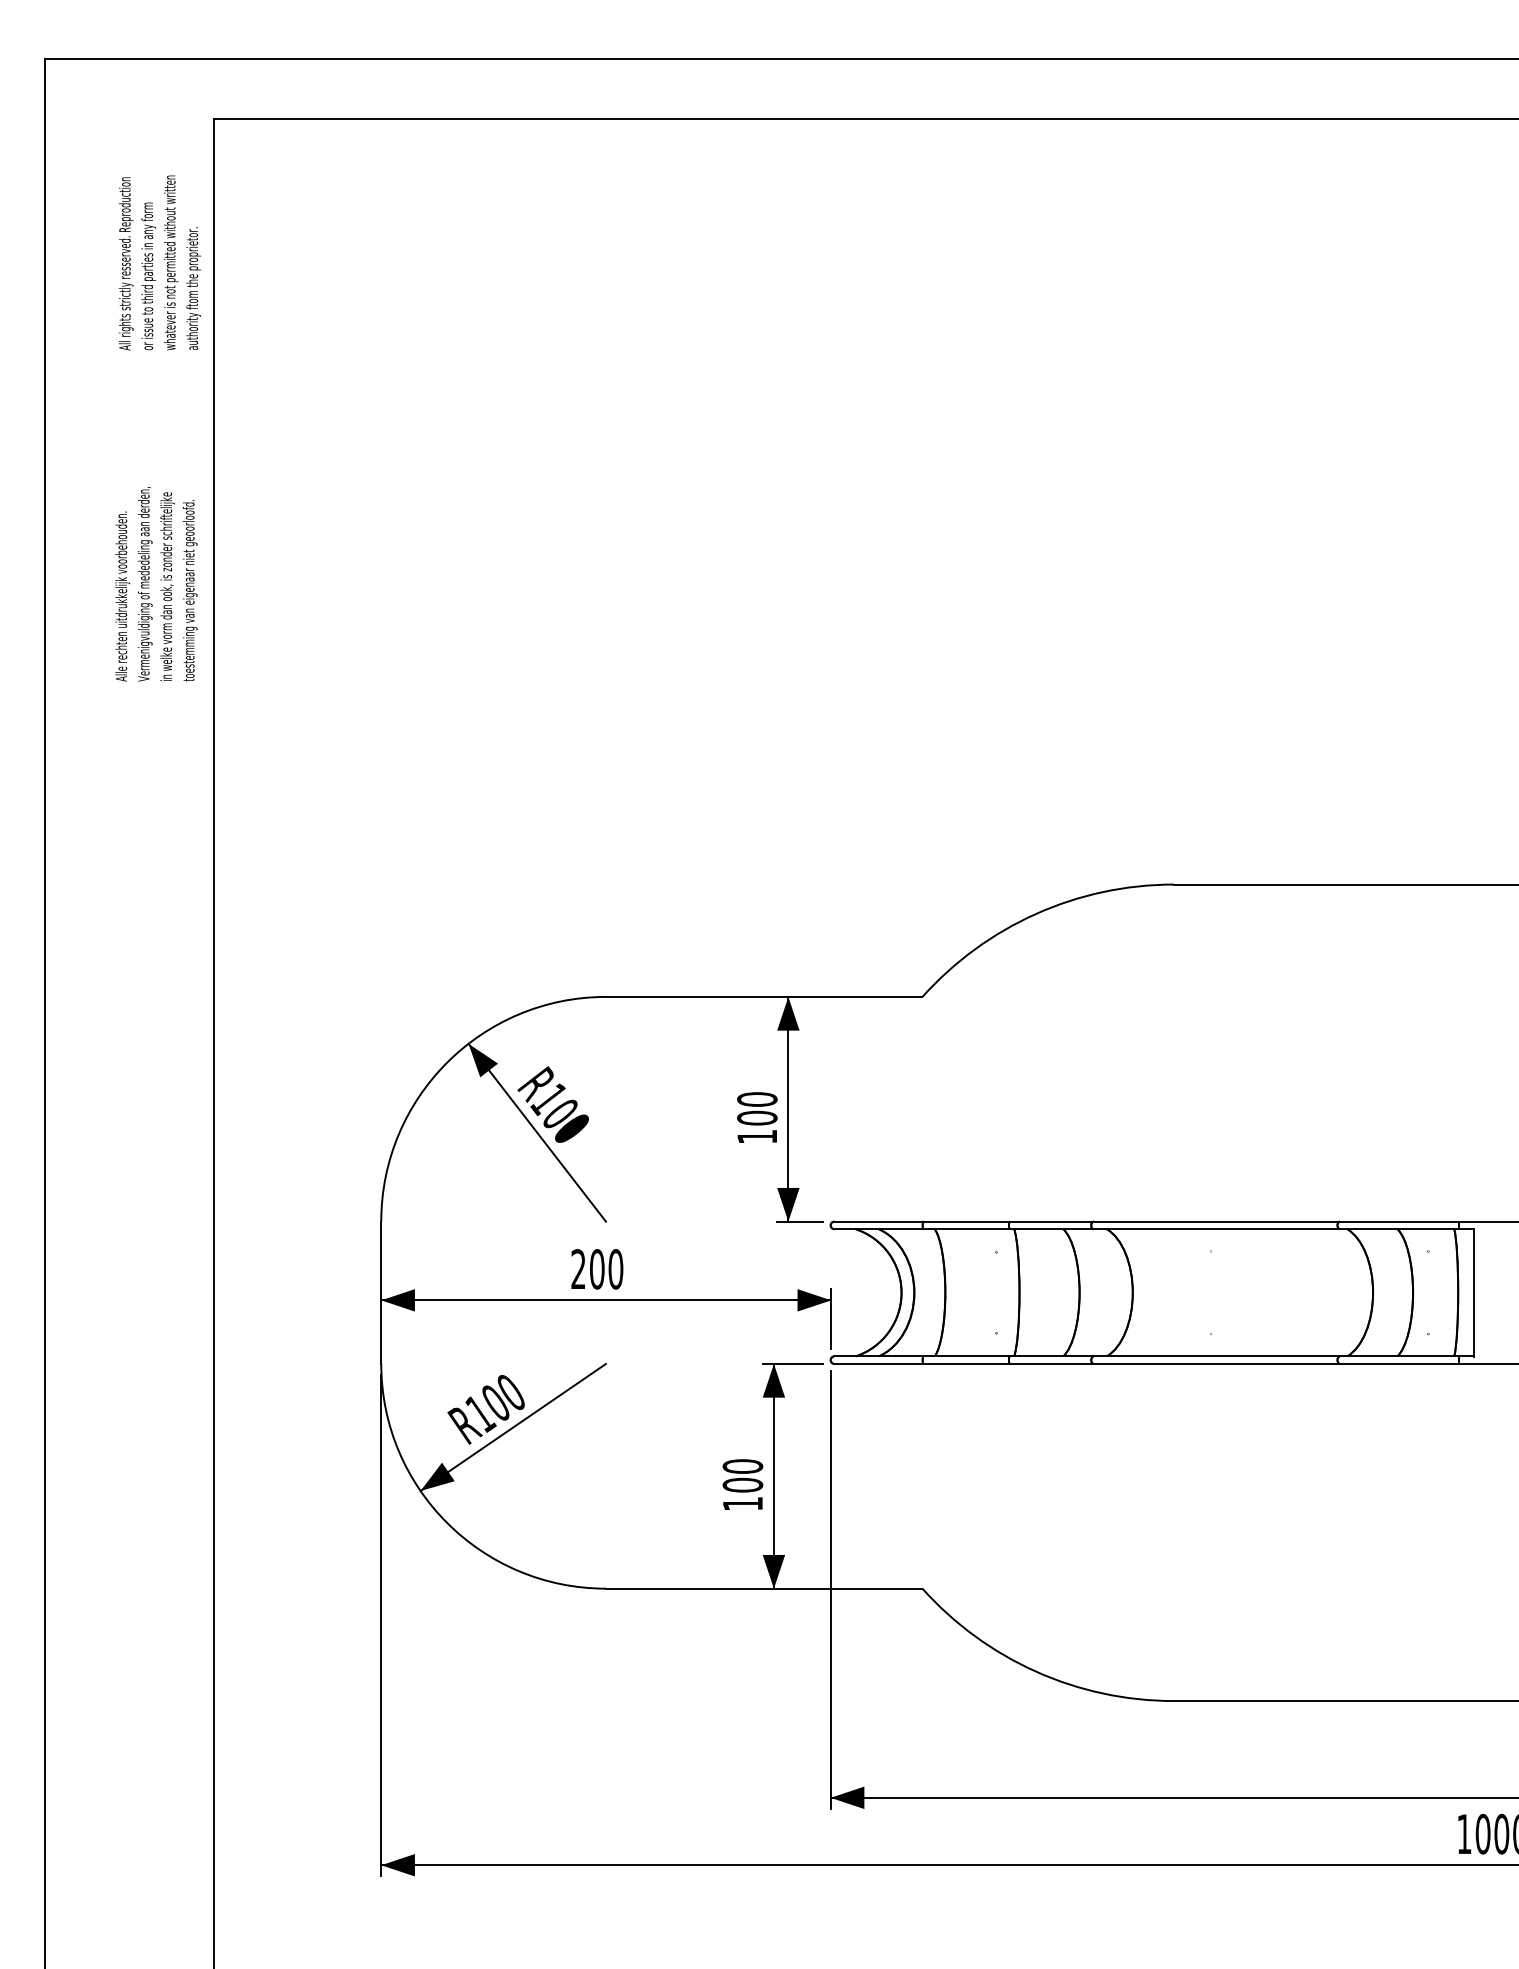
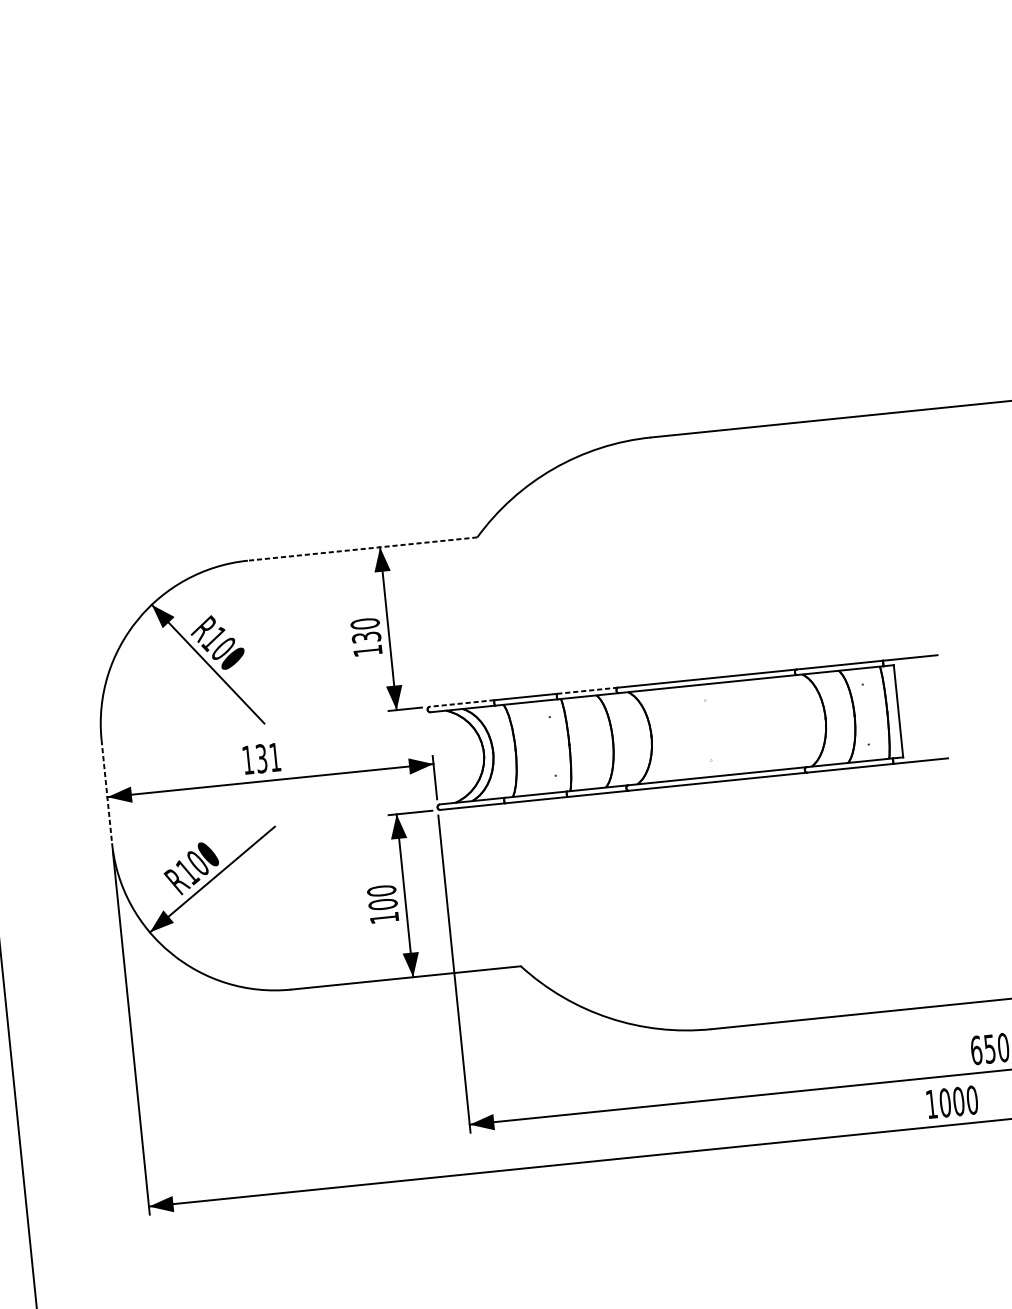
line: (763, 996) -> (362, 548), solid -> dashed
text: (757, 1117) -> (366, 636), 100 -> 130
line: (878, 1221) -> (461, 703), solid -> dashed
line: (1051, 1221) -> (587, 690), solid -> dashed
text: (597, 1269) -> (261, 758), 200 -> 131
line: (381, 1293) -> (107, 792), solid -> dashed

